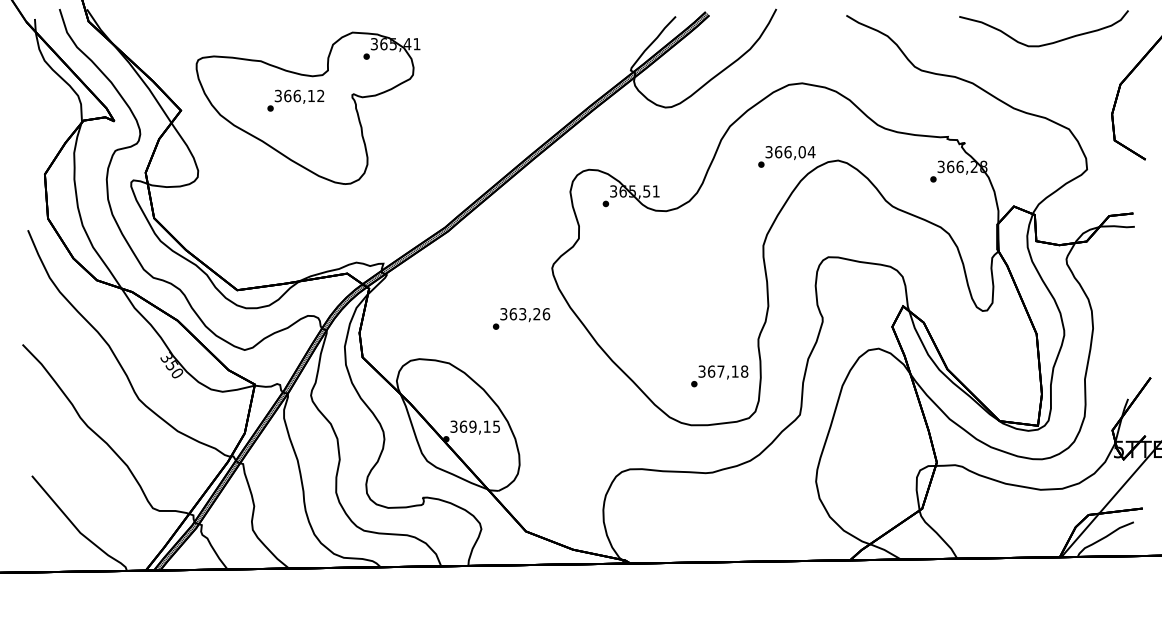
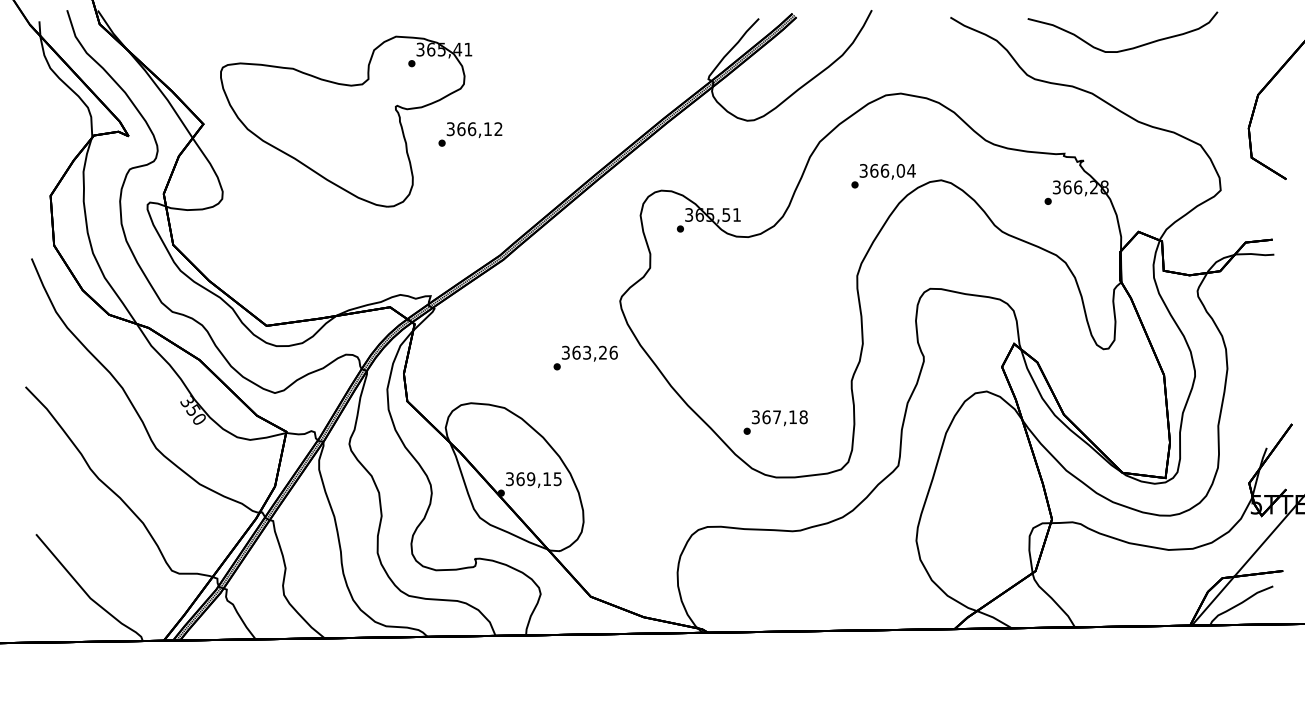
curve: (1045, 43) -> (1124, 48), moved
text: (295, 100) -> (470, 134), moved
text: (719, 376) -> (775, 422), moved

